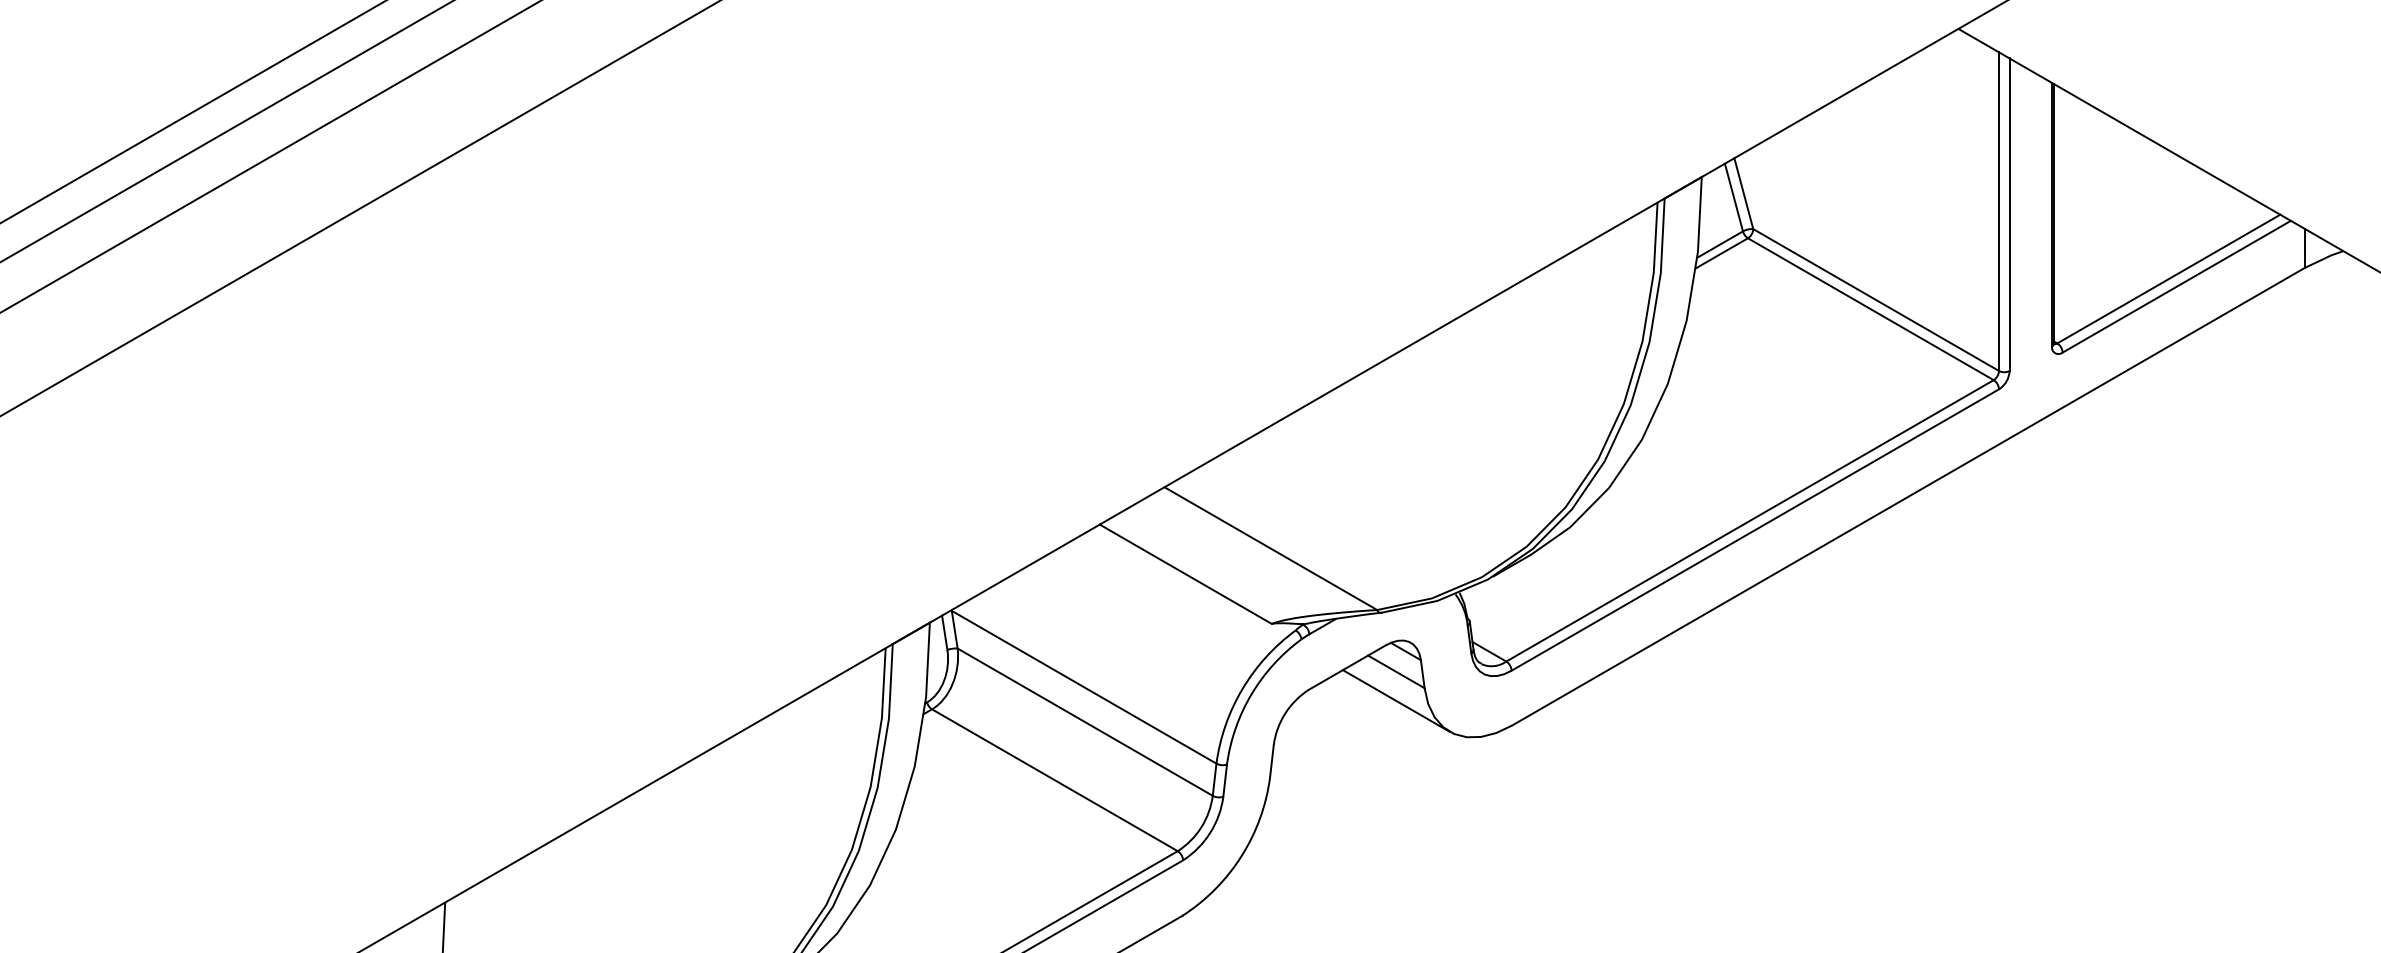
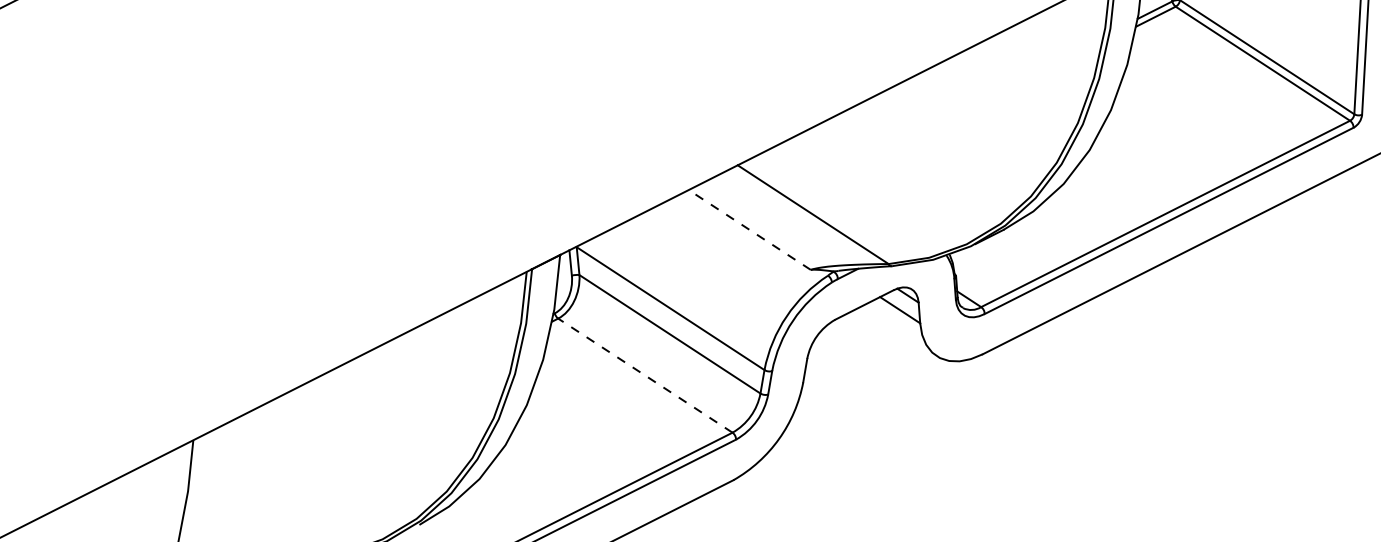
line: (1185, 573) -> (749, 229), solid -> dashed
line: (1395, 700) -> (898, 331), removed
line: (1054, 780) -> (645, 375), solid -> dashed

